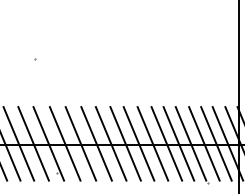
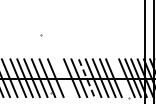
line: (80, 144) -> (63, 78), removed
line: (125, 144) -> (86, 78), solid -> dashed
line: (189, 144) -> (119, 78), removed

